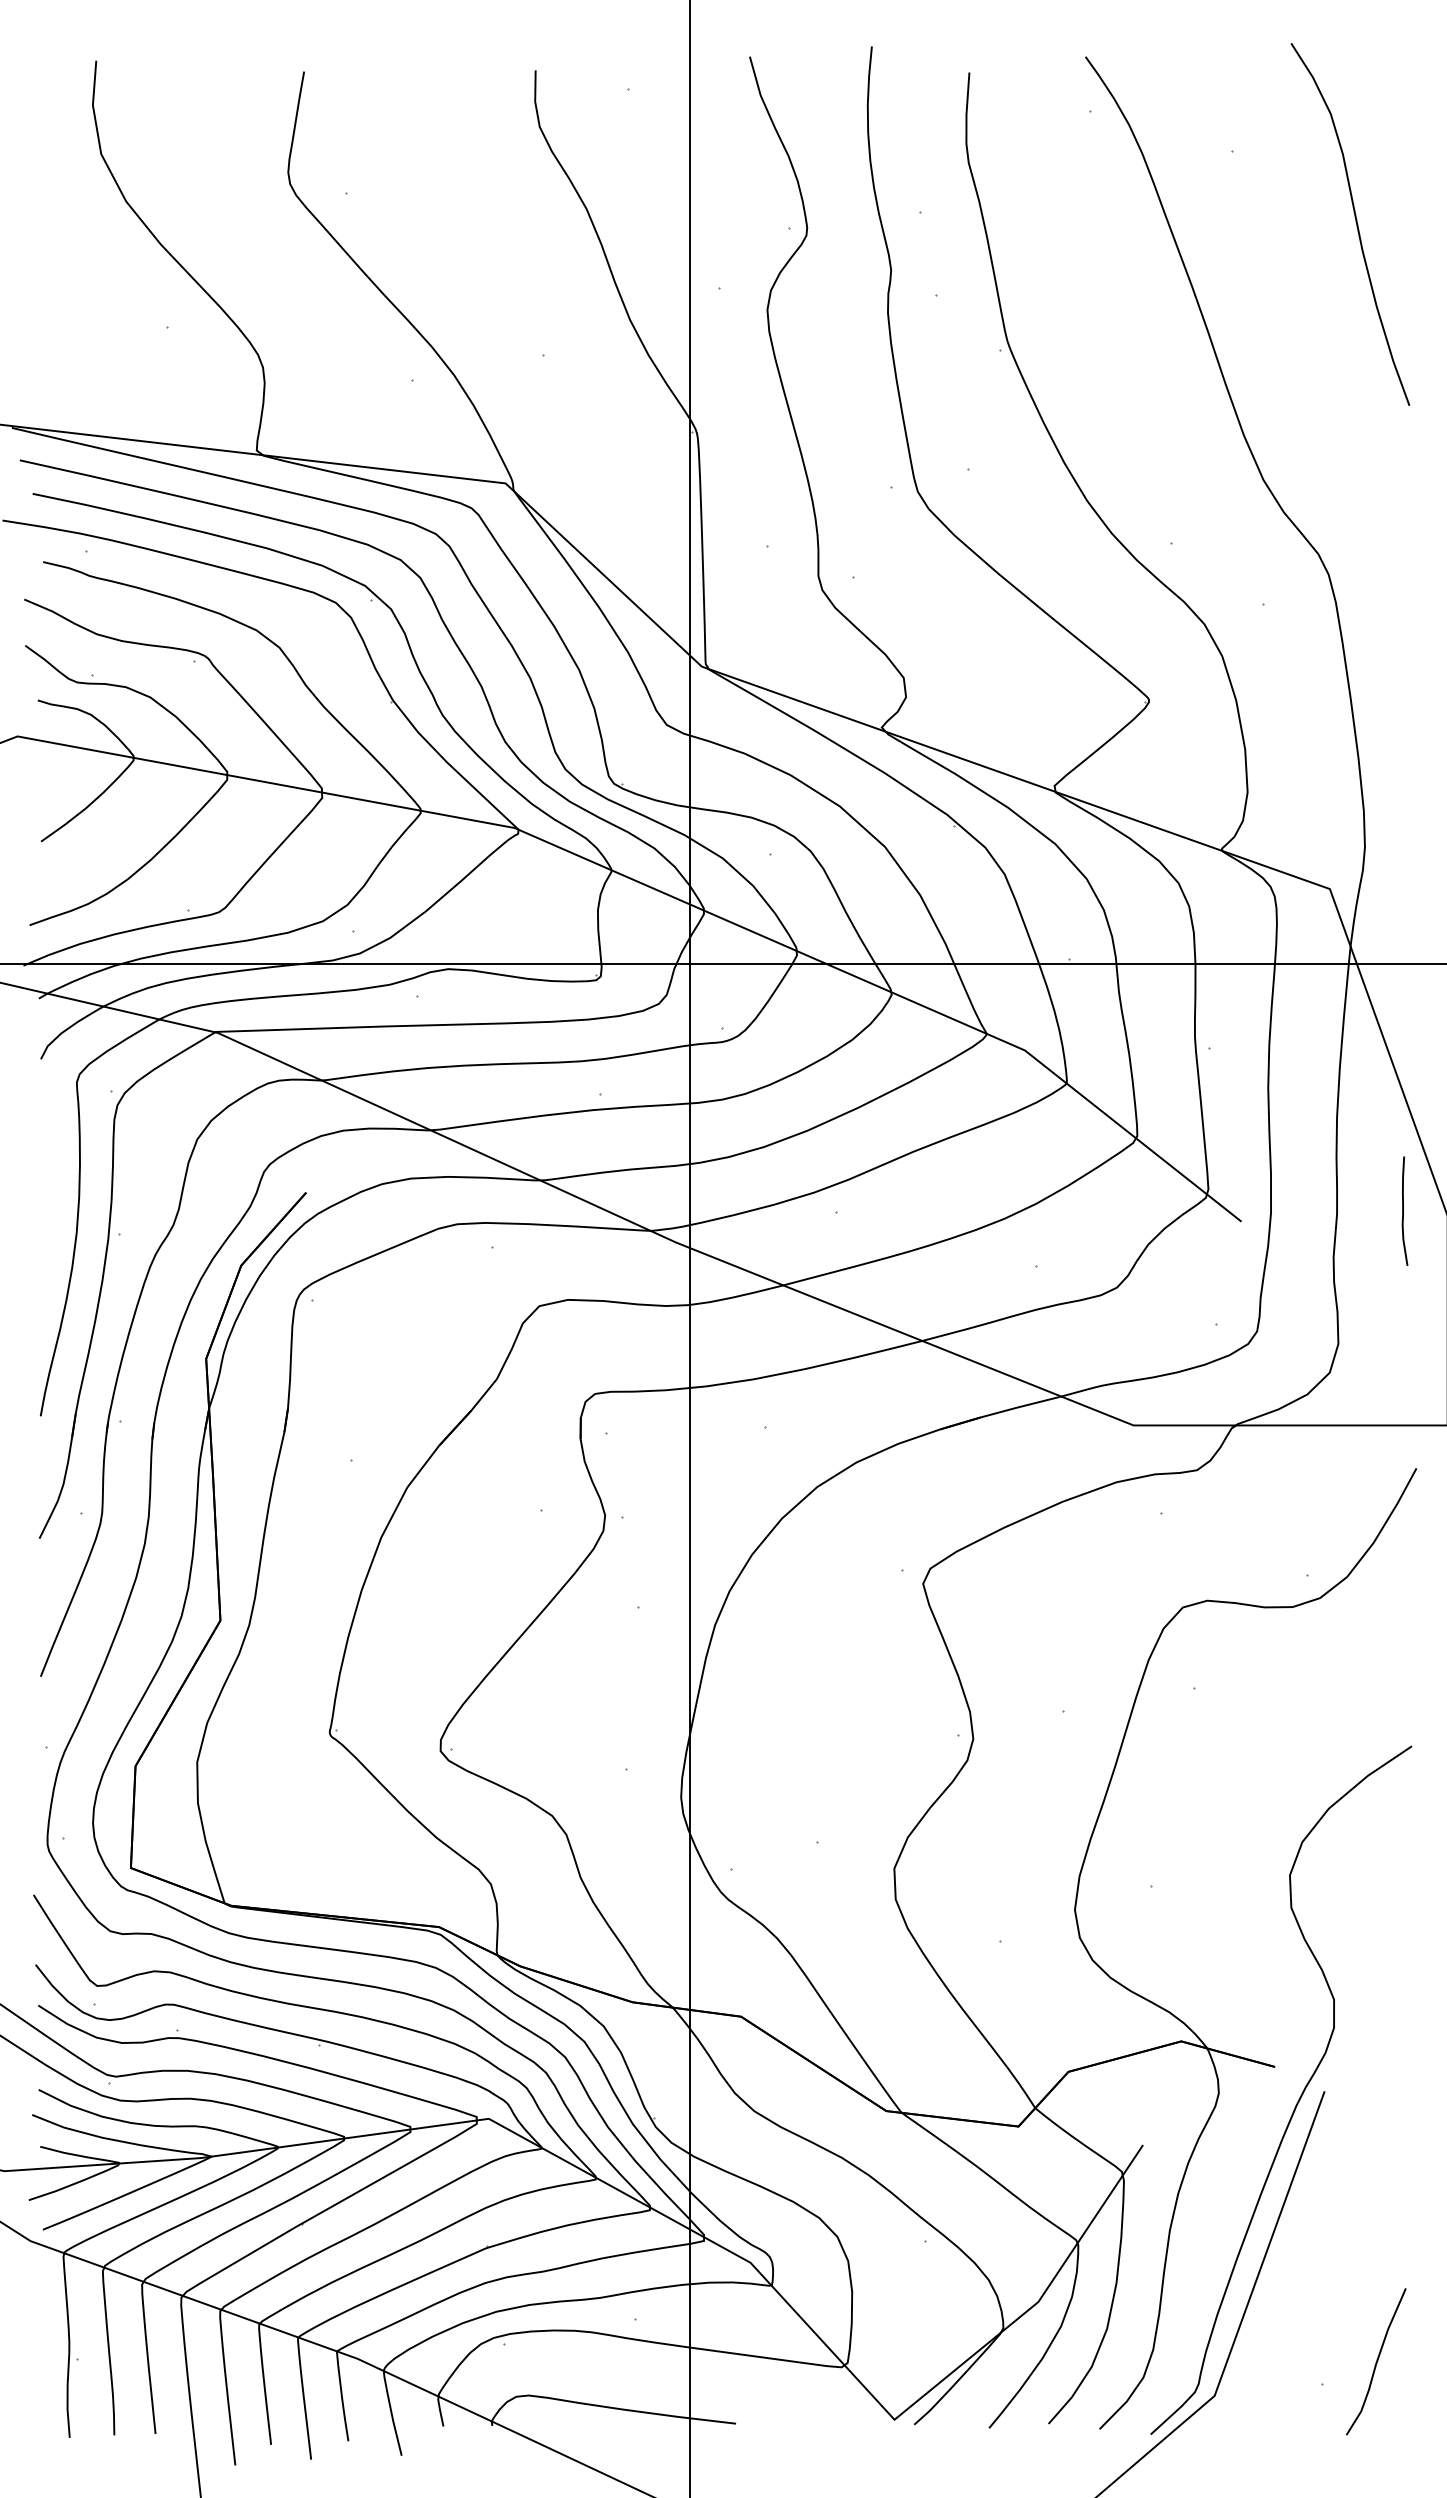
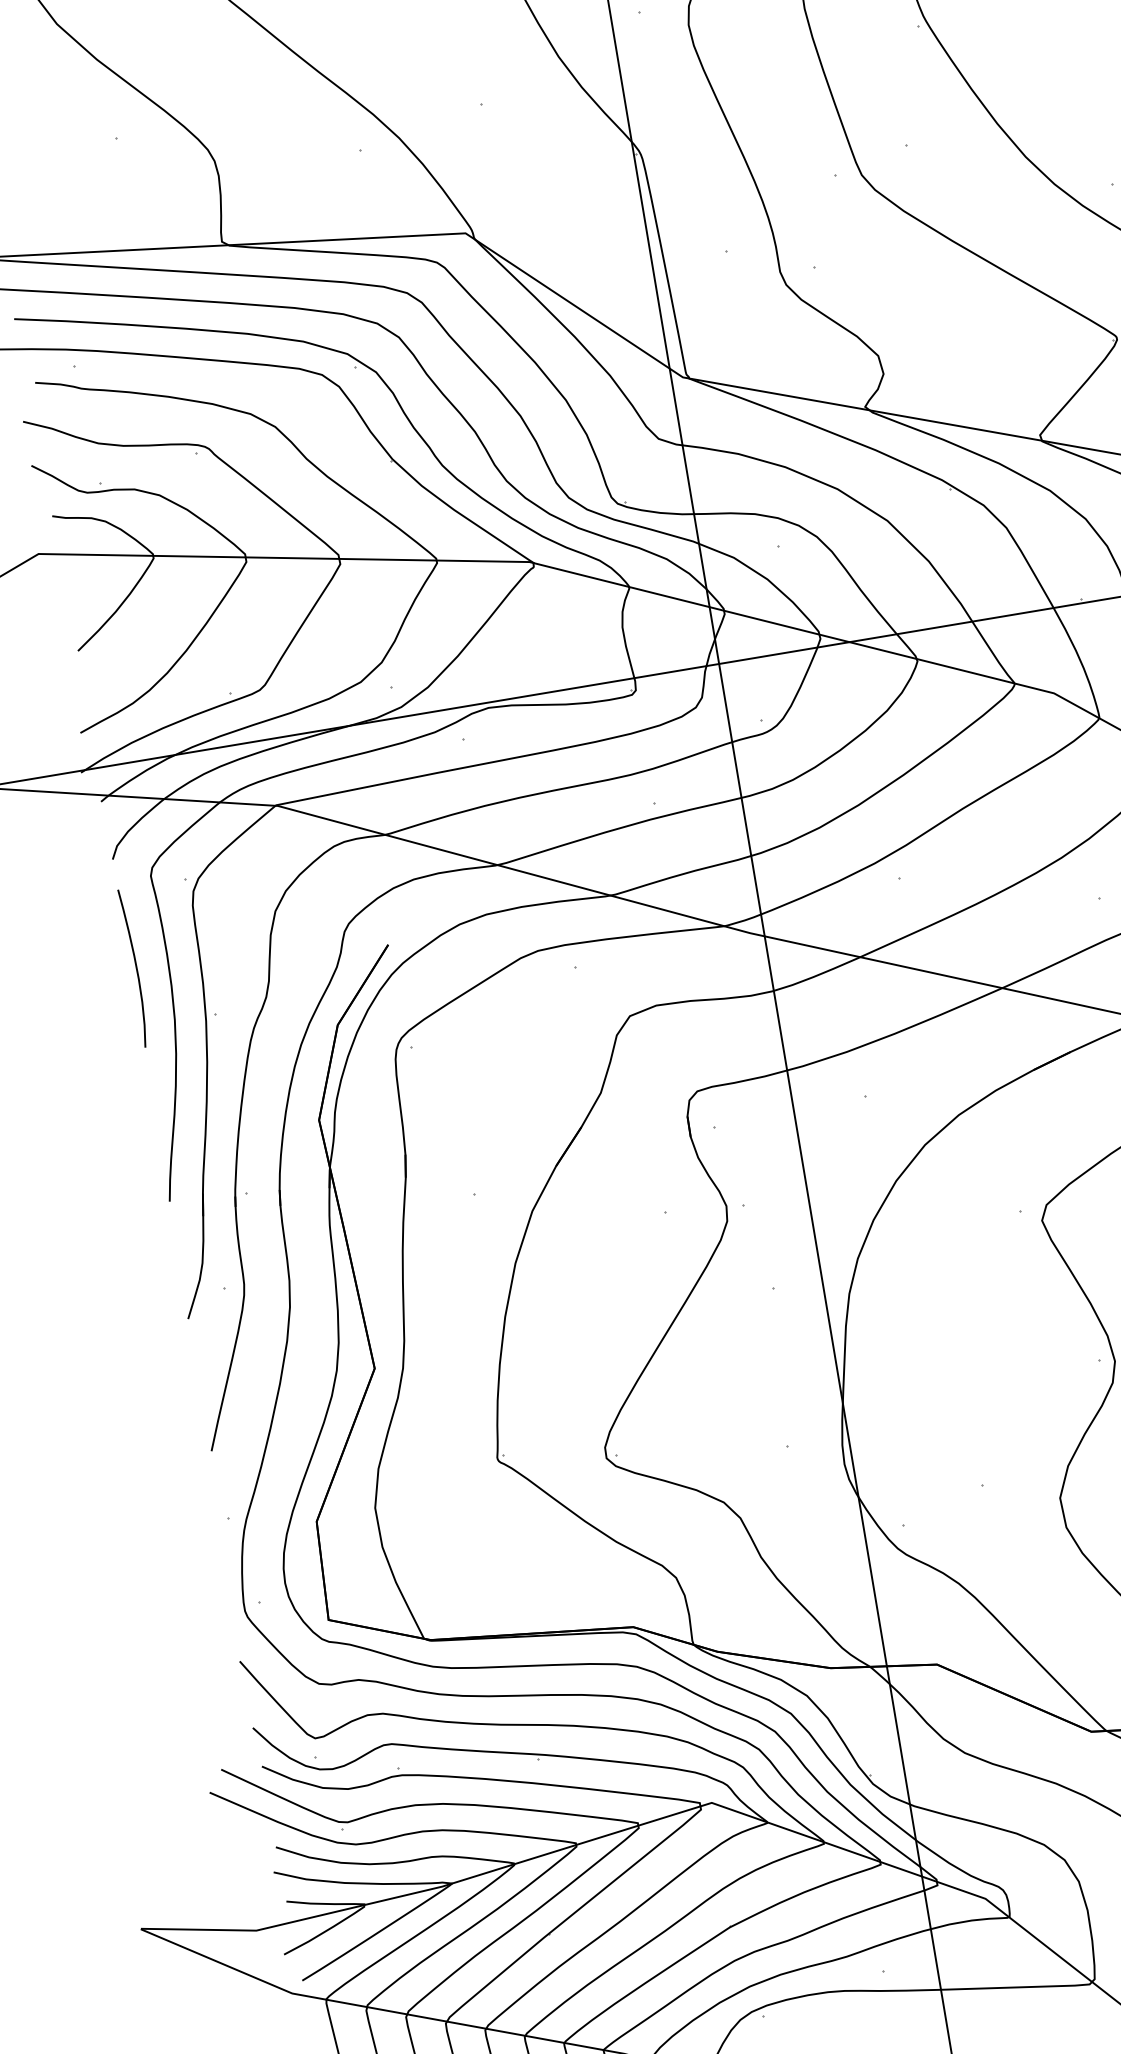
curve: (45, 1172) -> (135, 967), added

